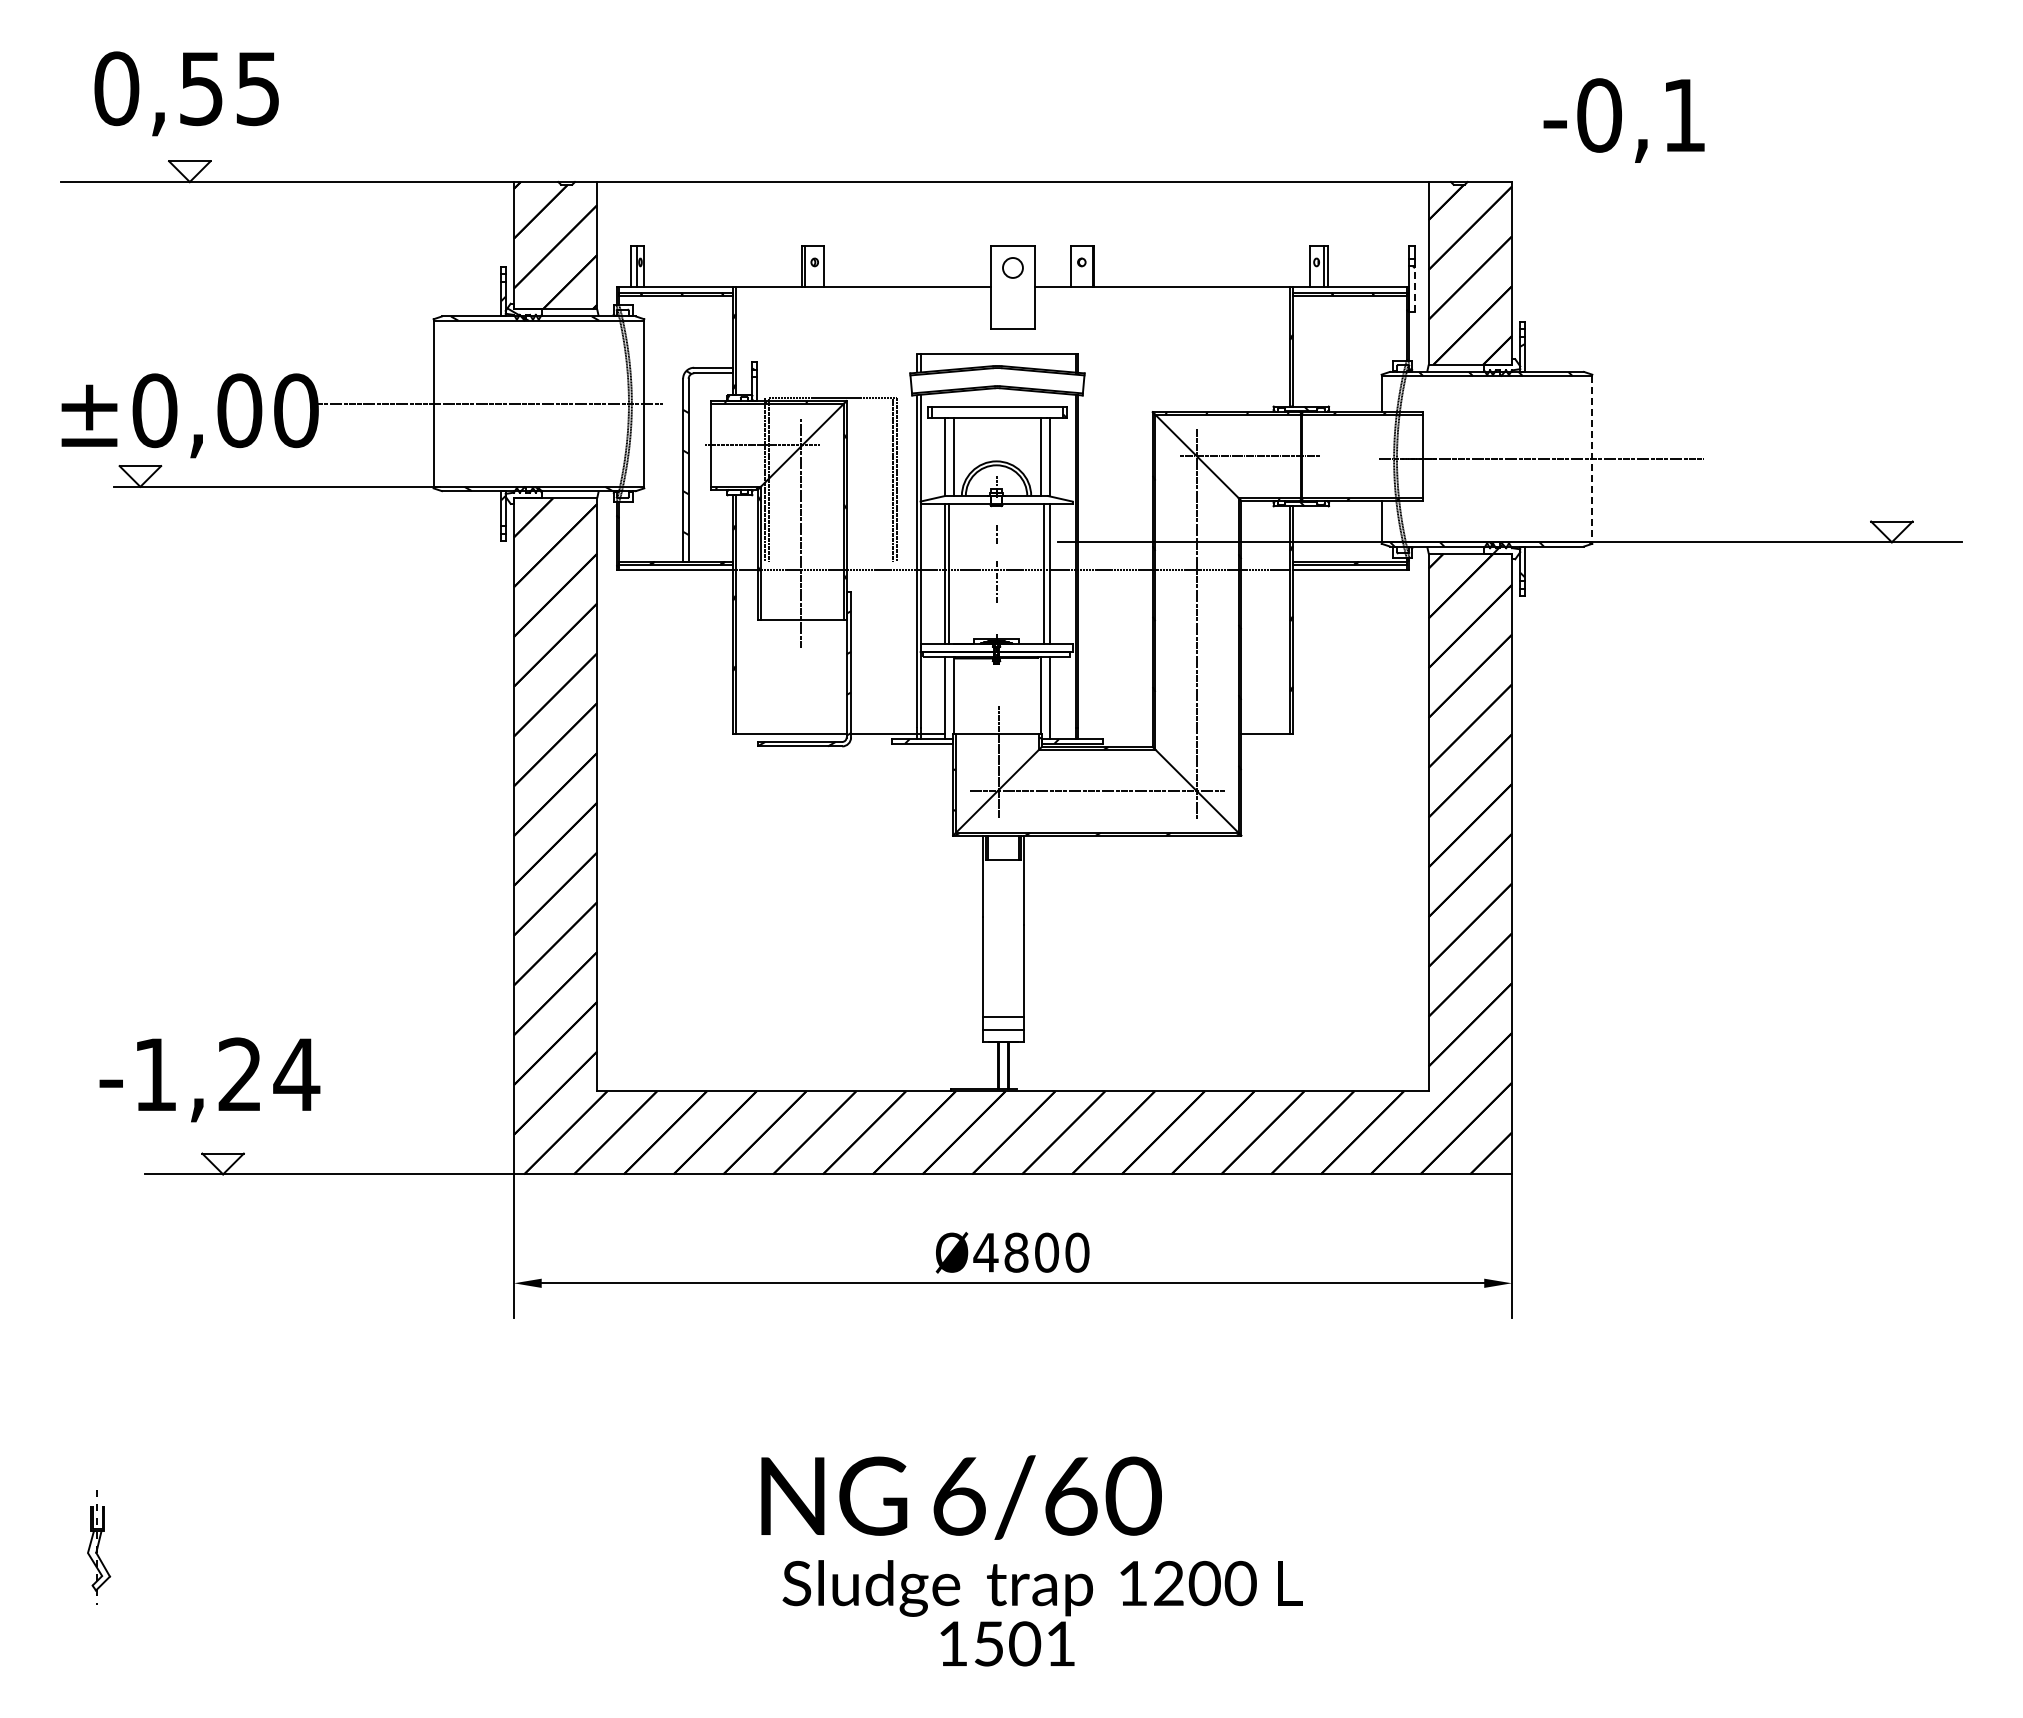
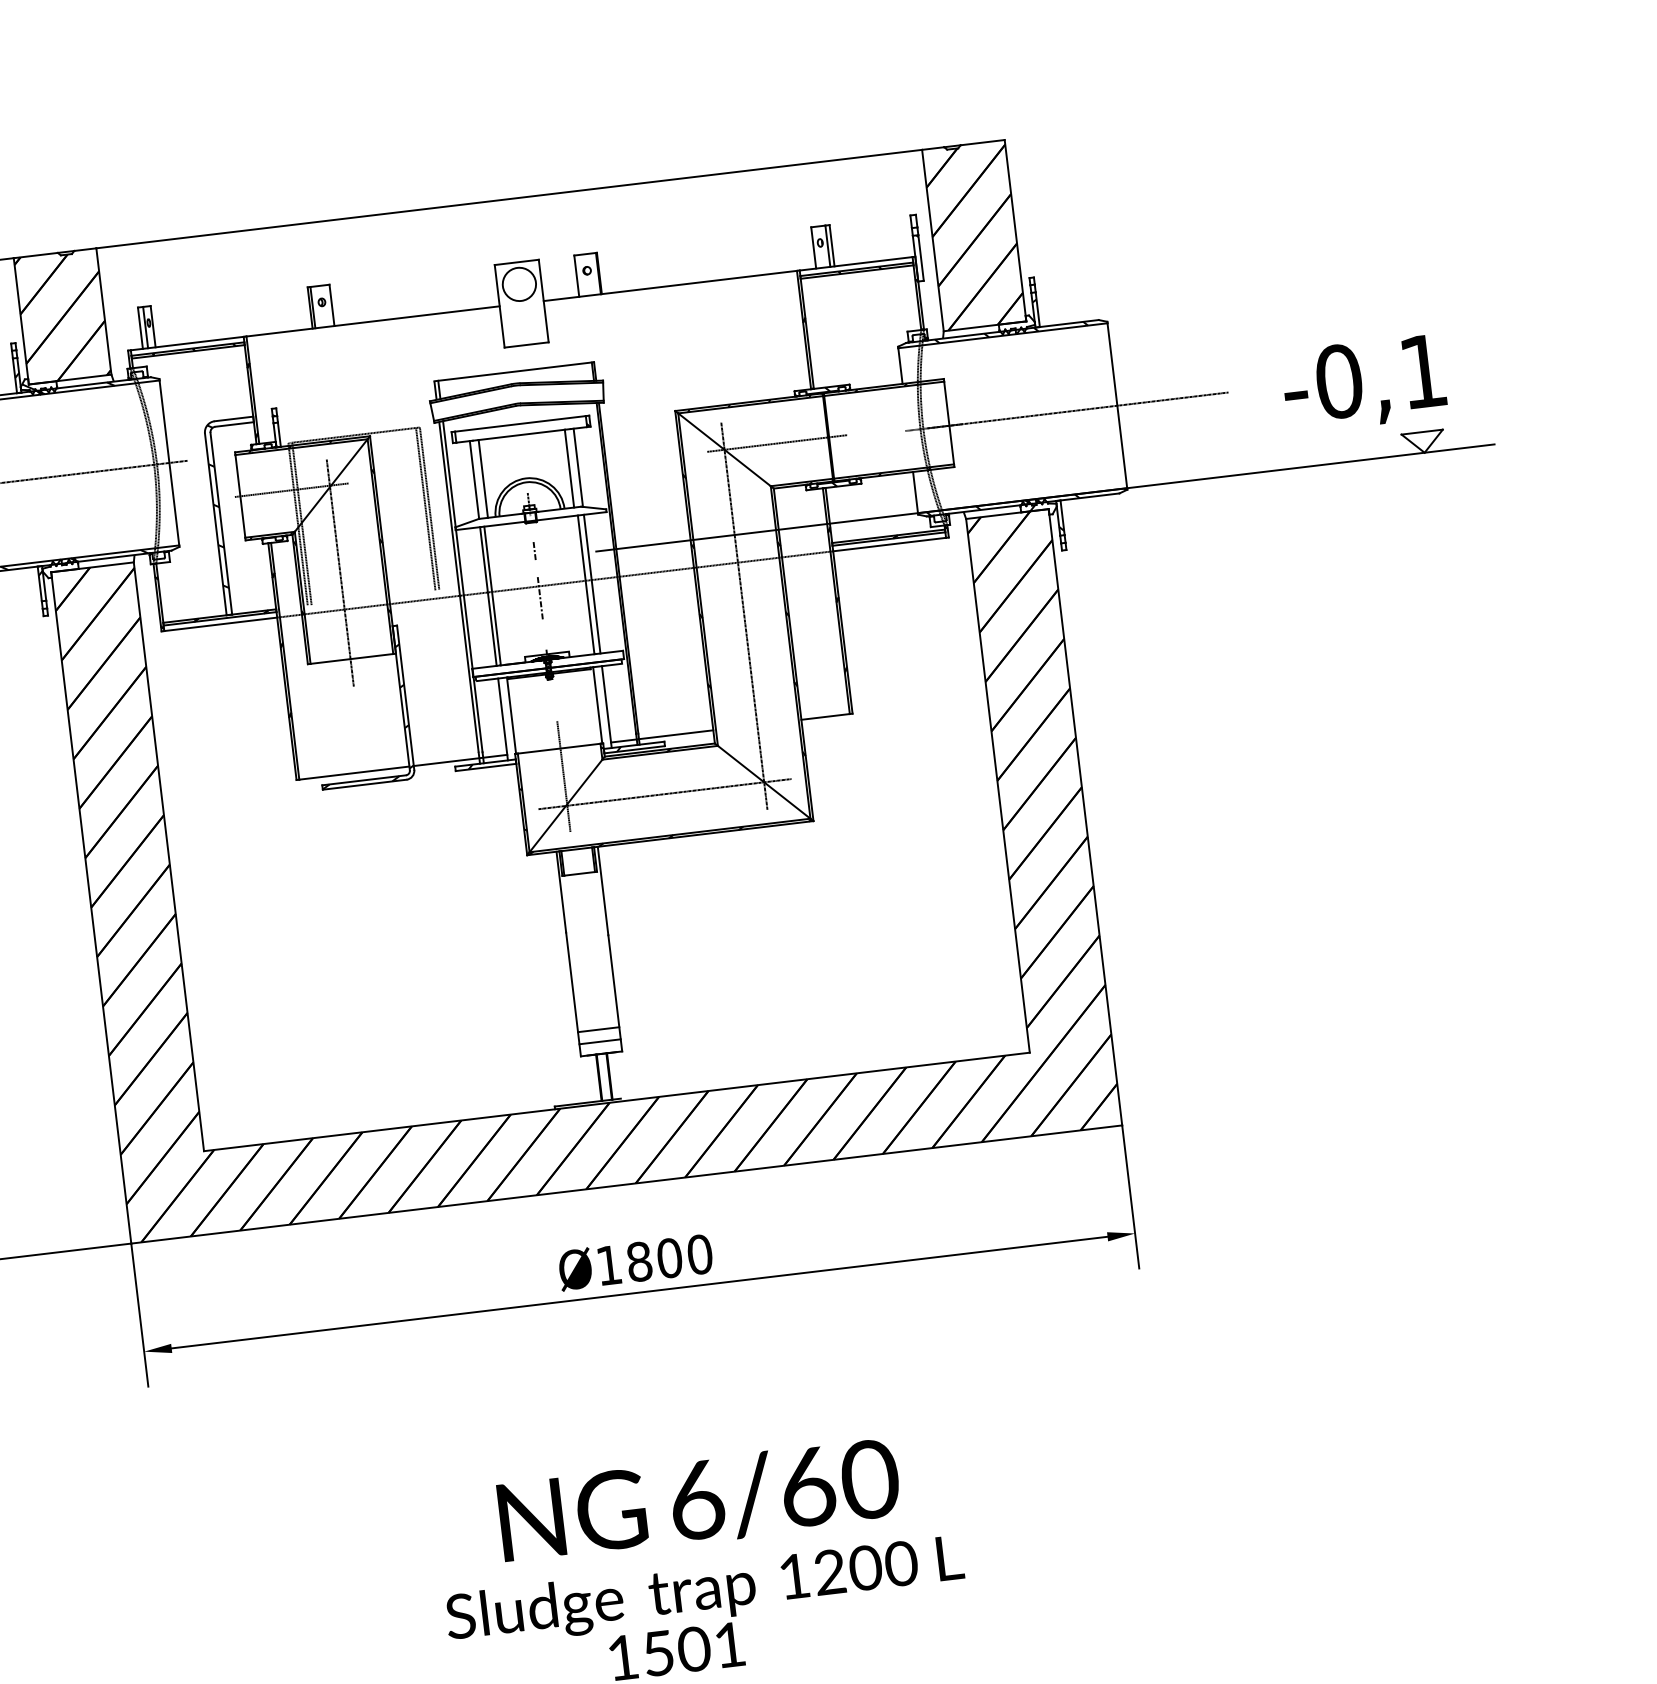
text: (1623, 120) -> (1363, 383), moved
circle: (1012, 267) -> (518, 284), size x1.67
line: (1414, 288) -> (920, 257), dashed -> solid
line: (1592, 459) -> (1117, 405), dashed -> solid
line: (1100, 733) -> (661, 736), added
text: (985, 1252) -> (608, 1265), Ø4800 -> Ø1800
text: (961, 1497) -> (699, 1501), moved

